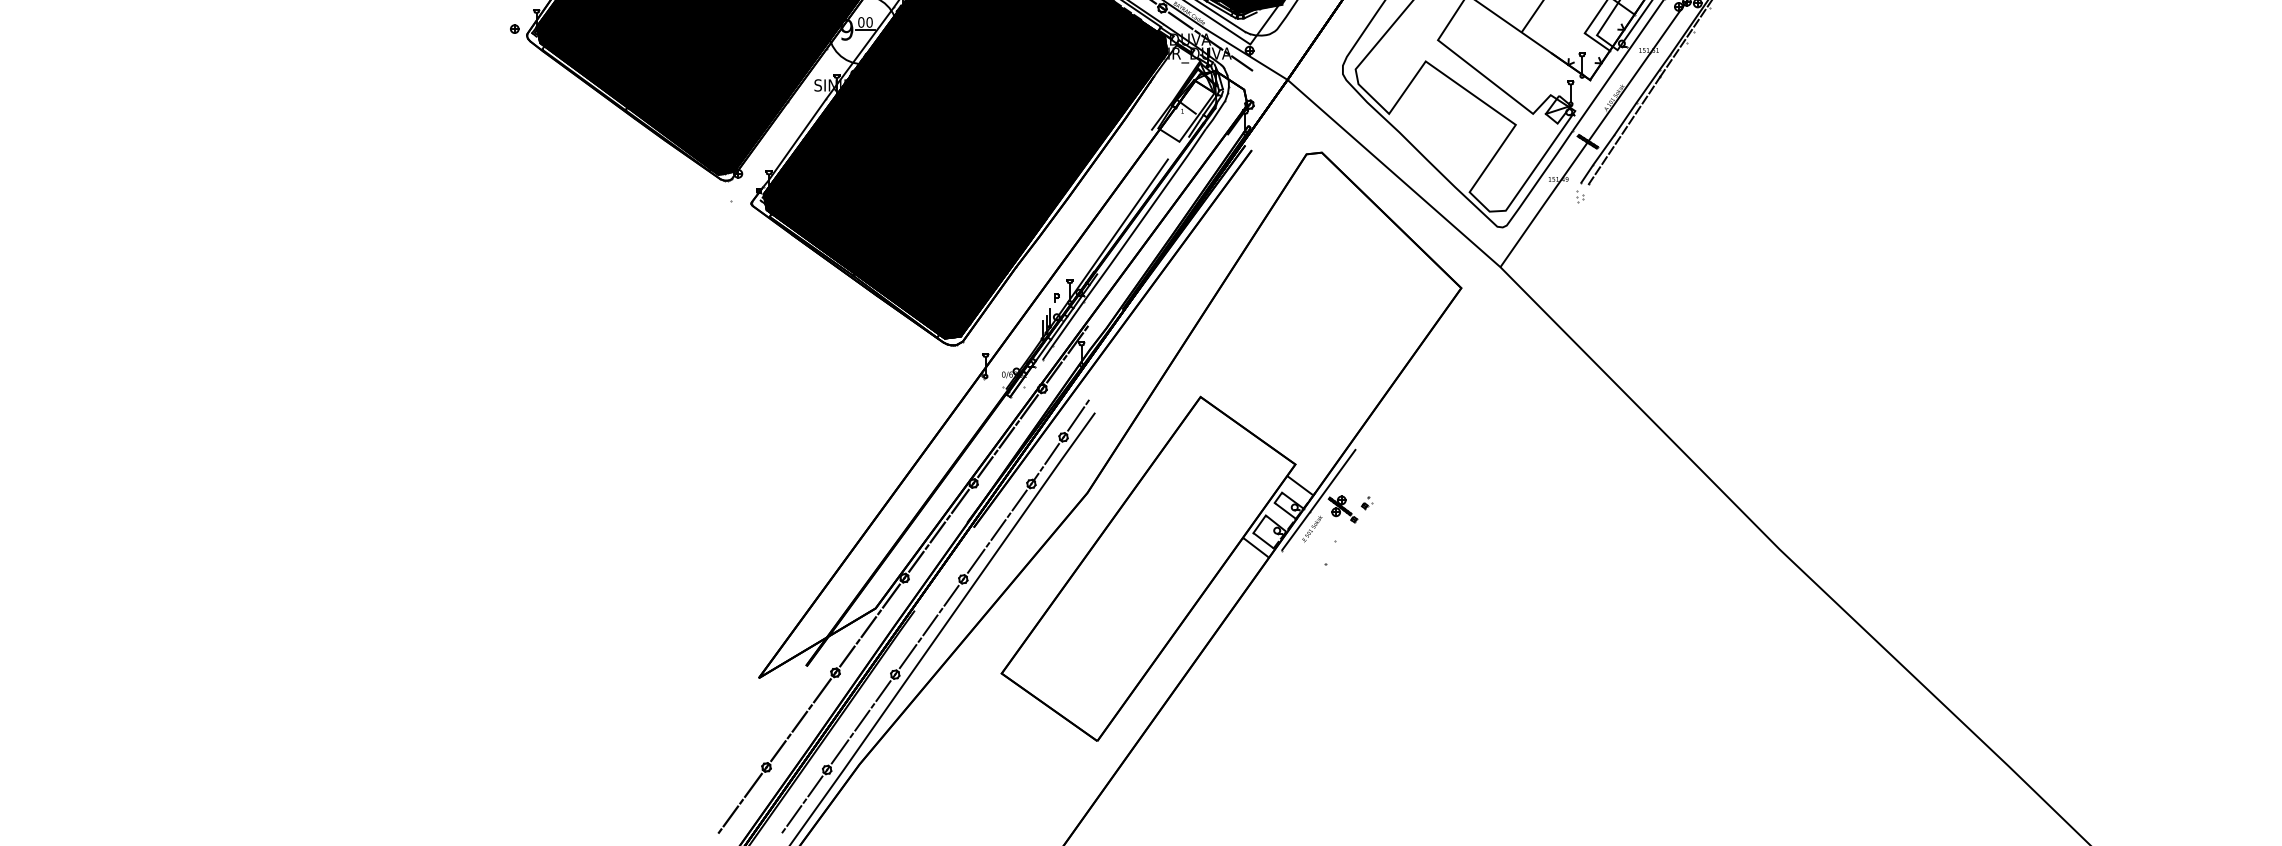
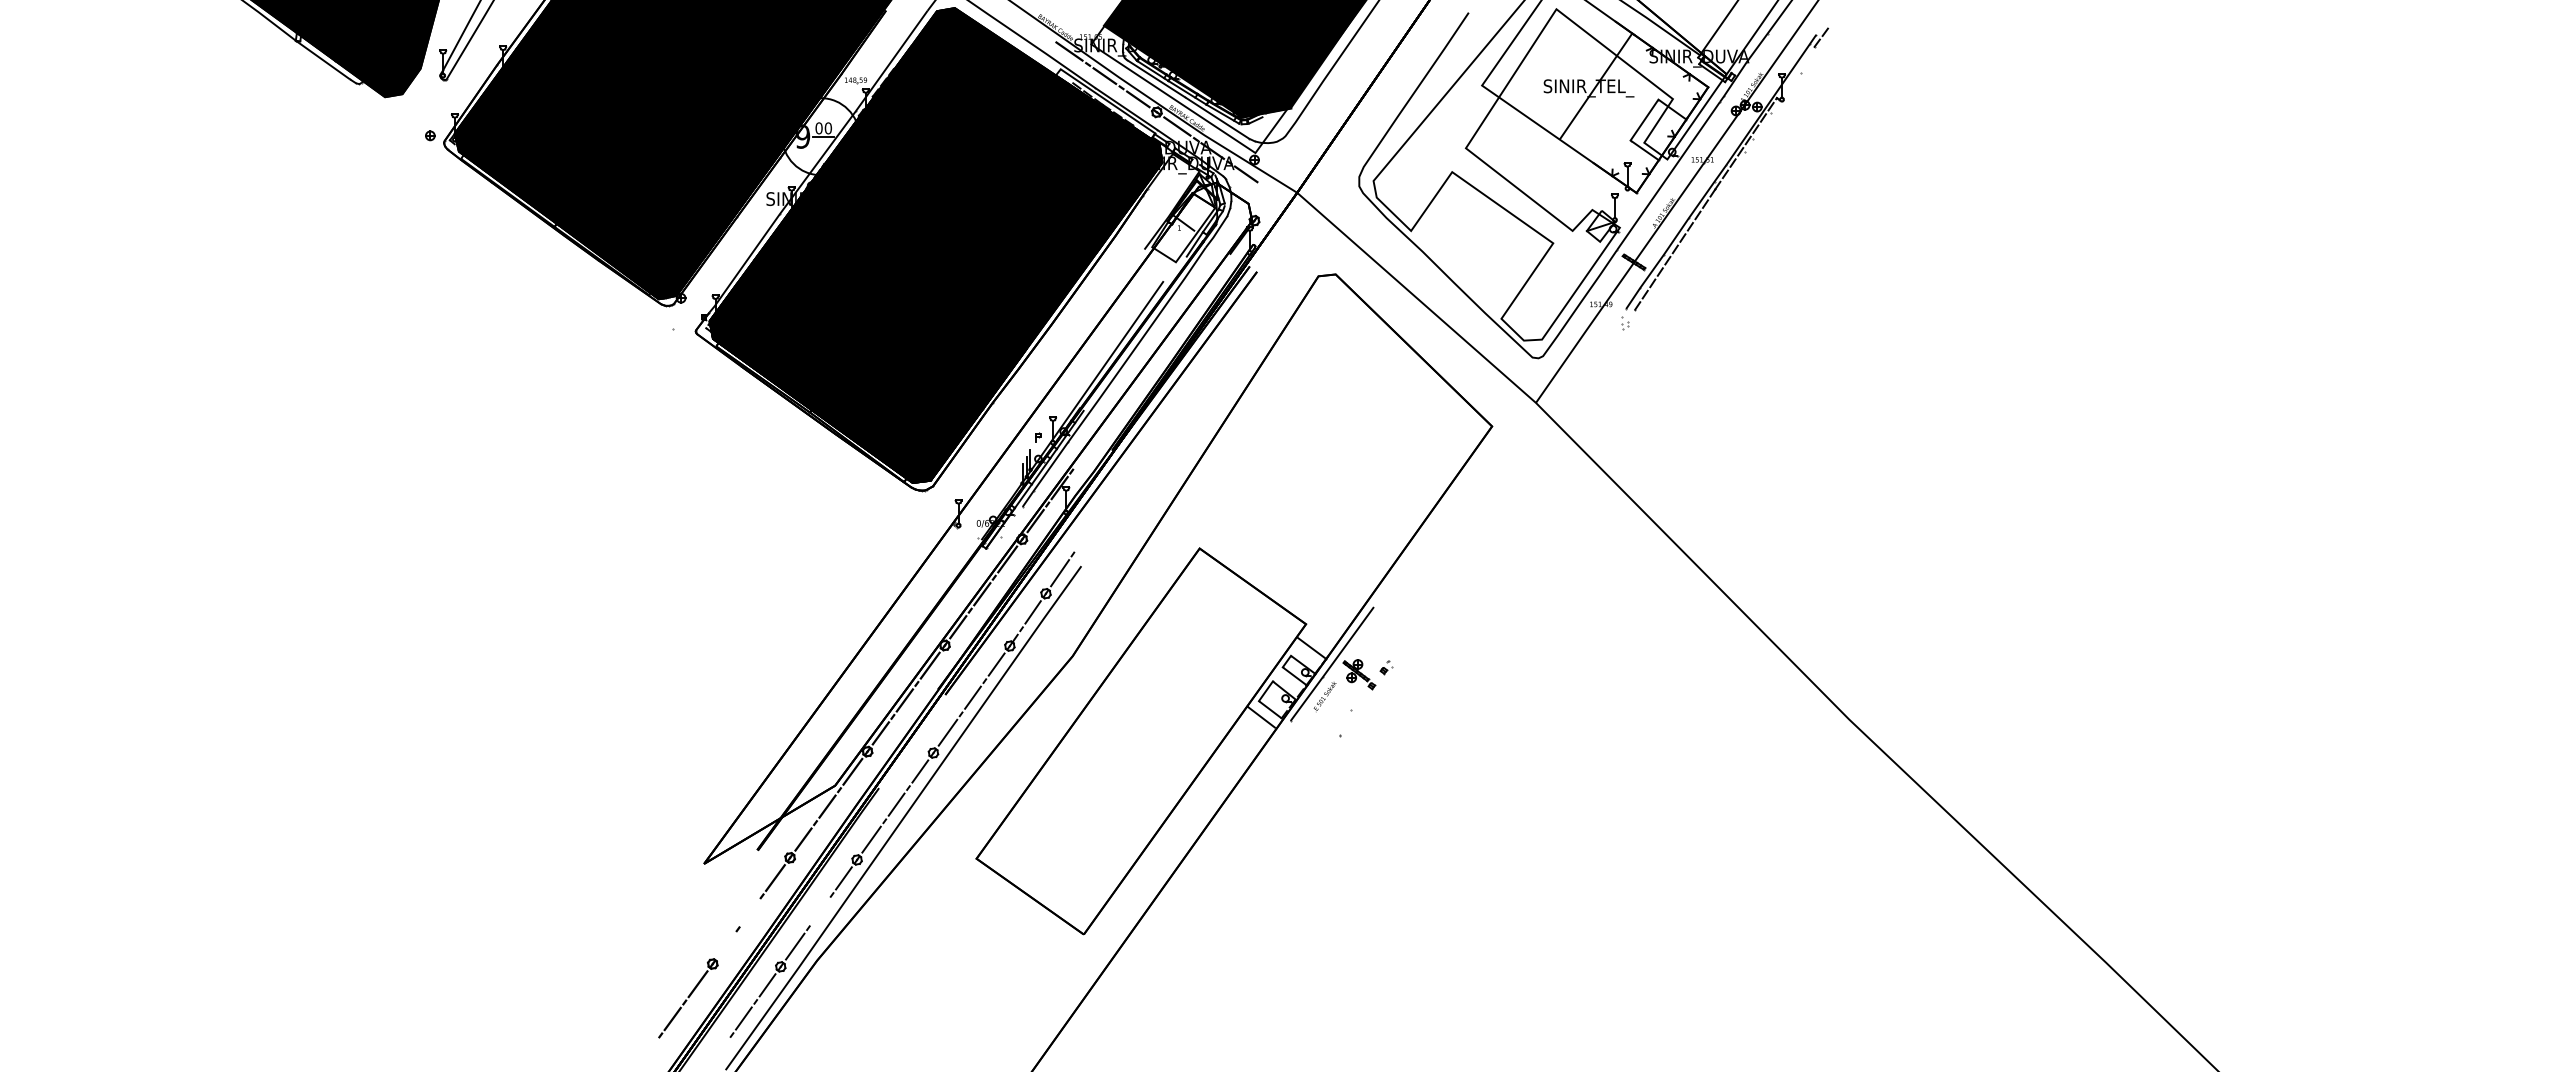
line: (862, 720) -> (820, 911), removed
line: (800, 721) -> (750, 912), removed
line: (778, 750) -> (726, 945), removed

